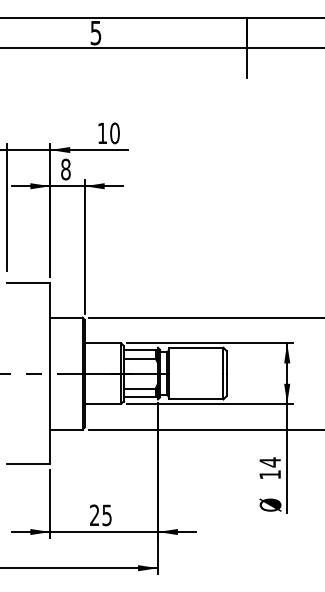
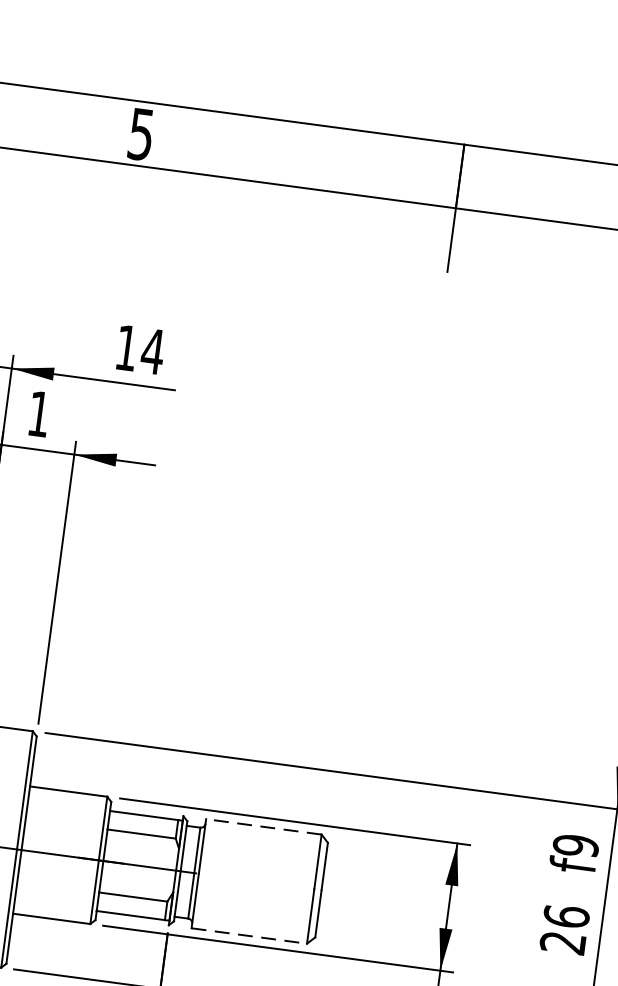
text: (114, 133) -> (151, 351), 10 -> 14
text: (65, 169) -> (38, 413), 8 -> 1
line: (195, 347) -> (262, 826), solid -> dashed
line: (196, 399) -> (250, 936), solid -> dashed

